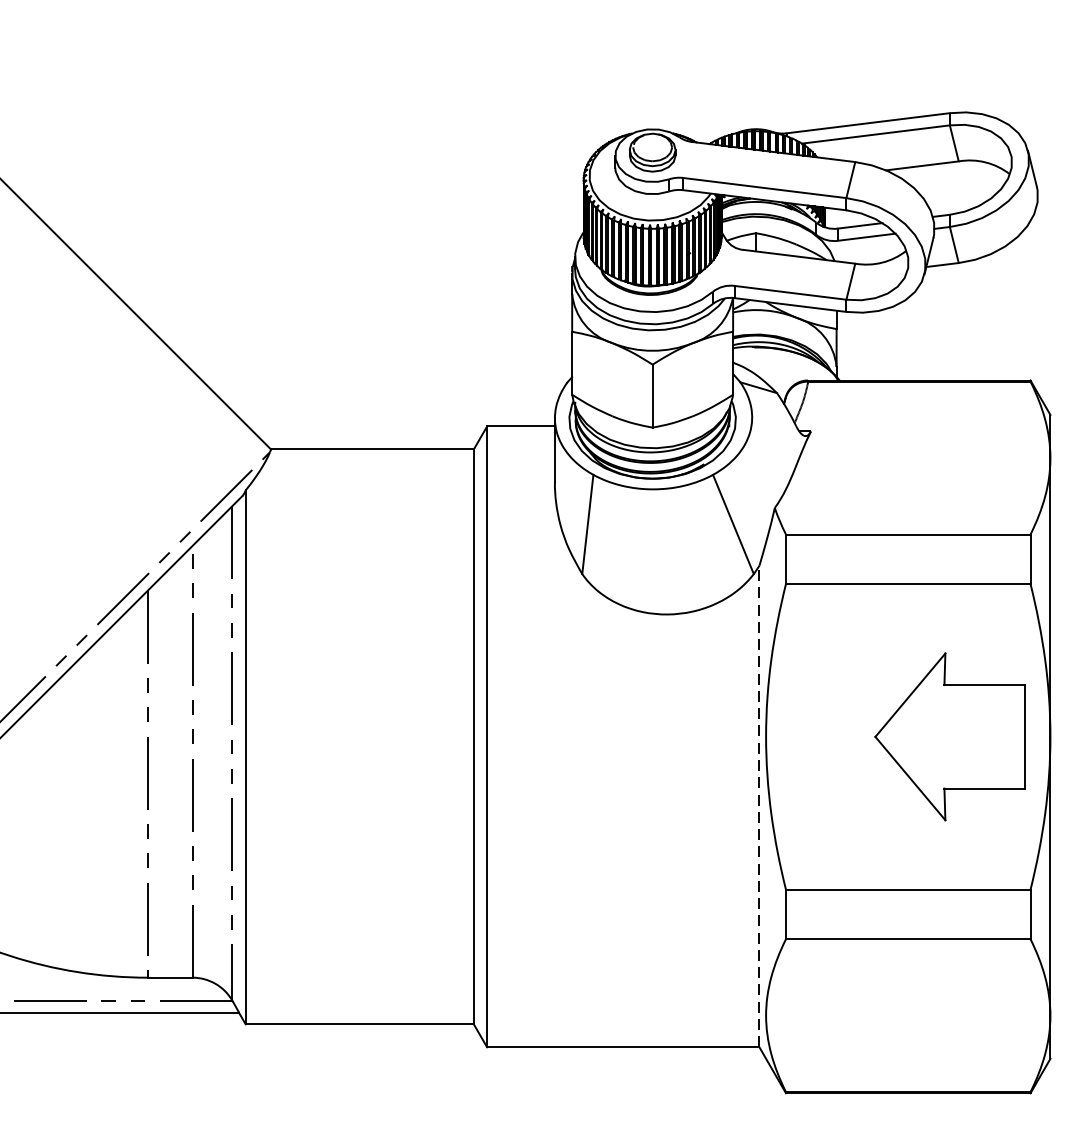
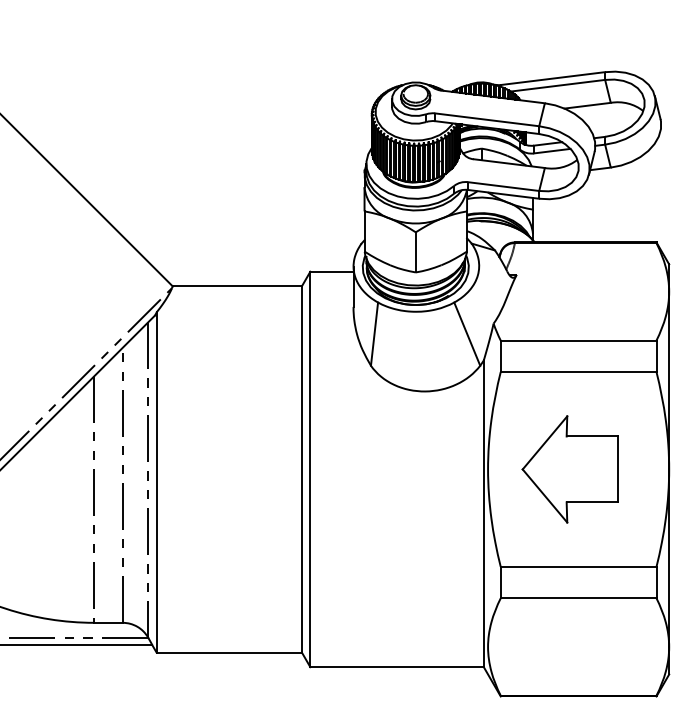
part: (948, 736) -> (569, 469), moved
line: (758, 806) -> (483, 513), dashed -> solid

